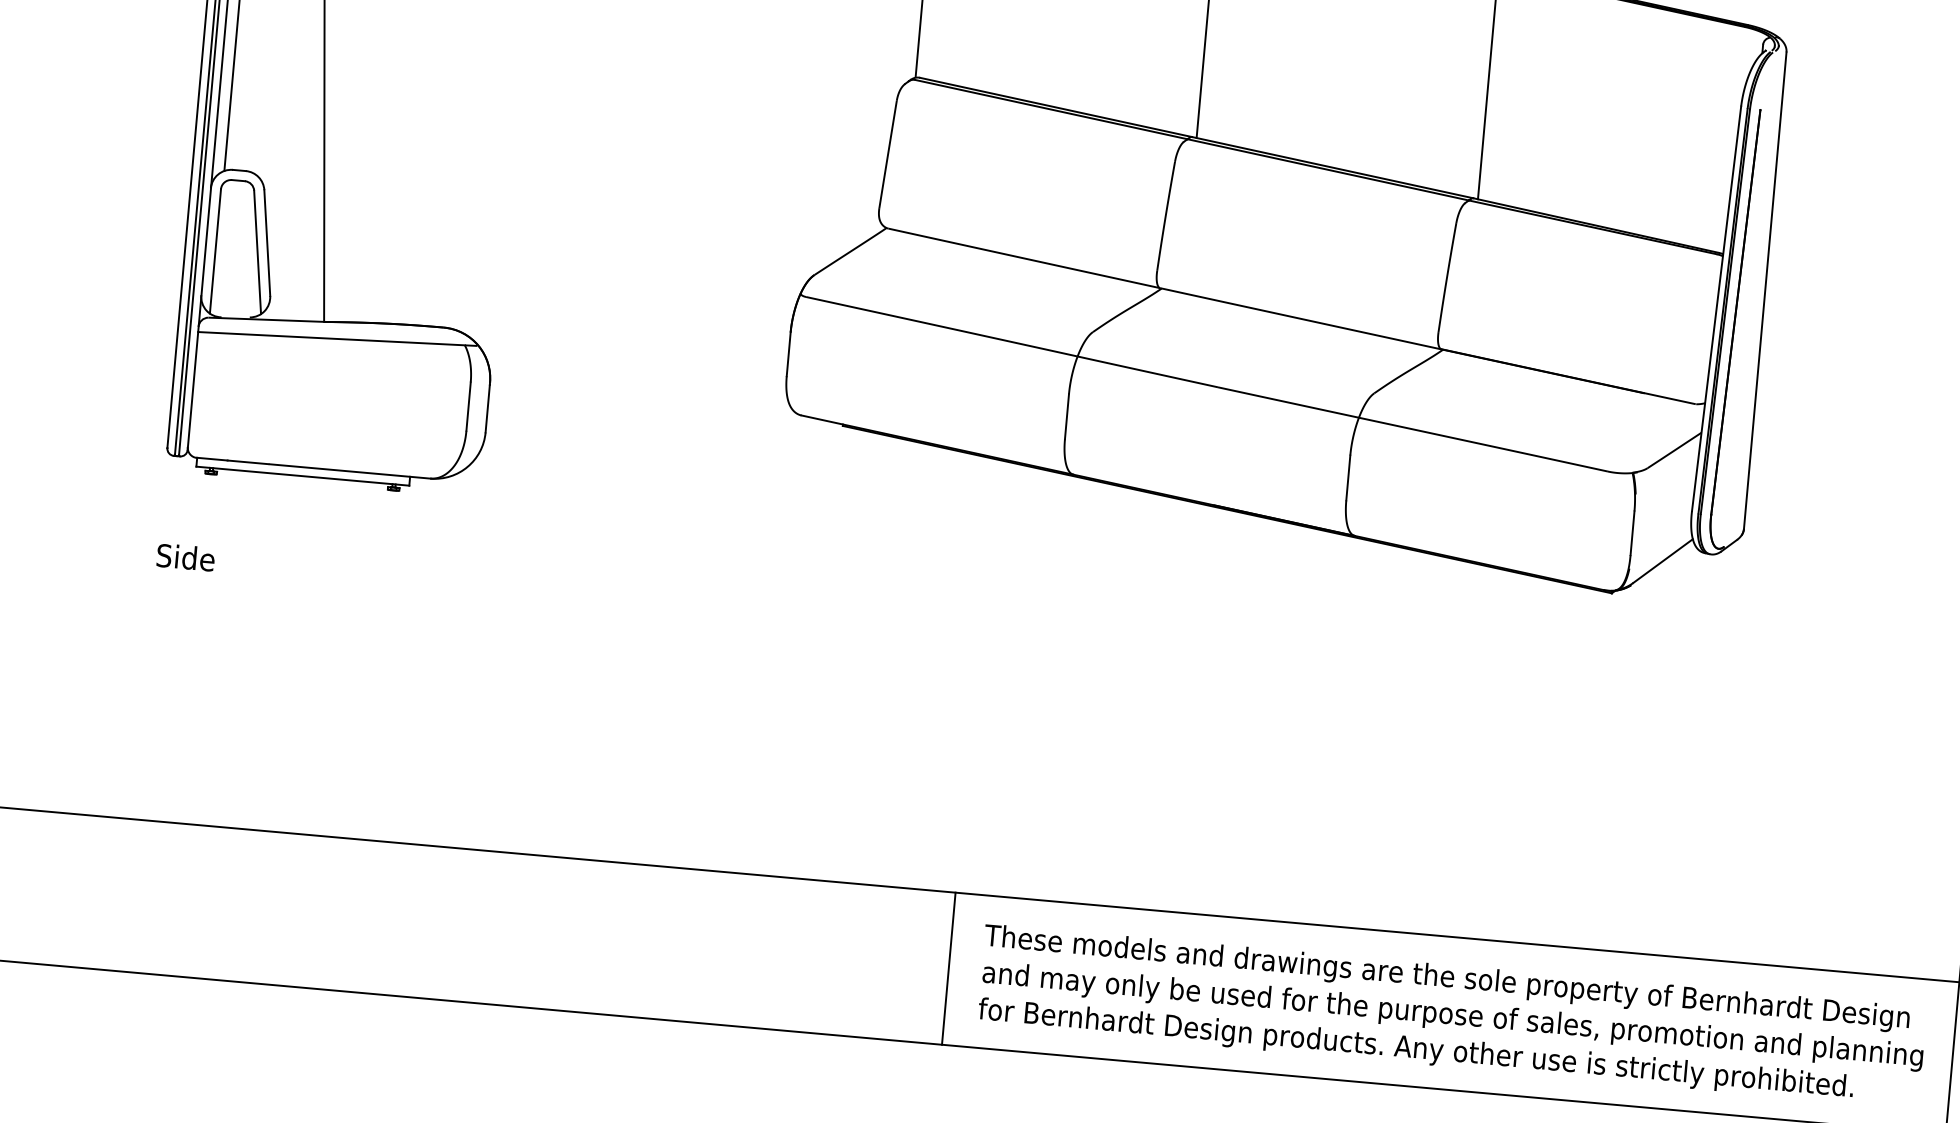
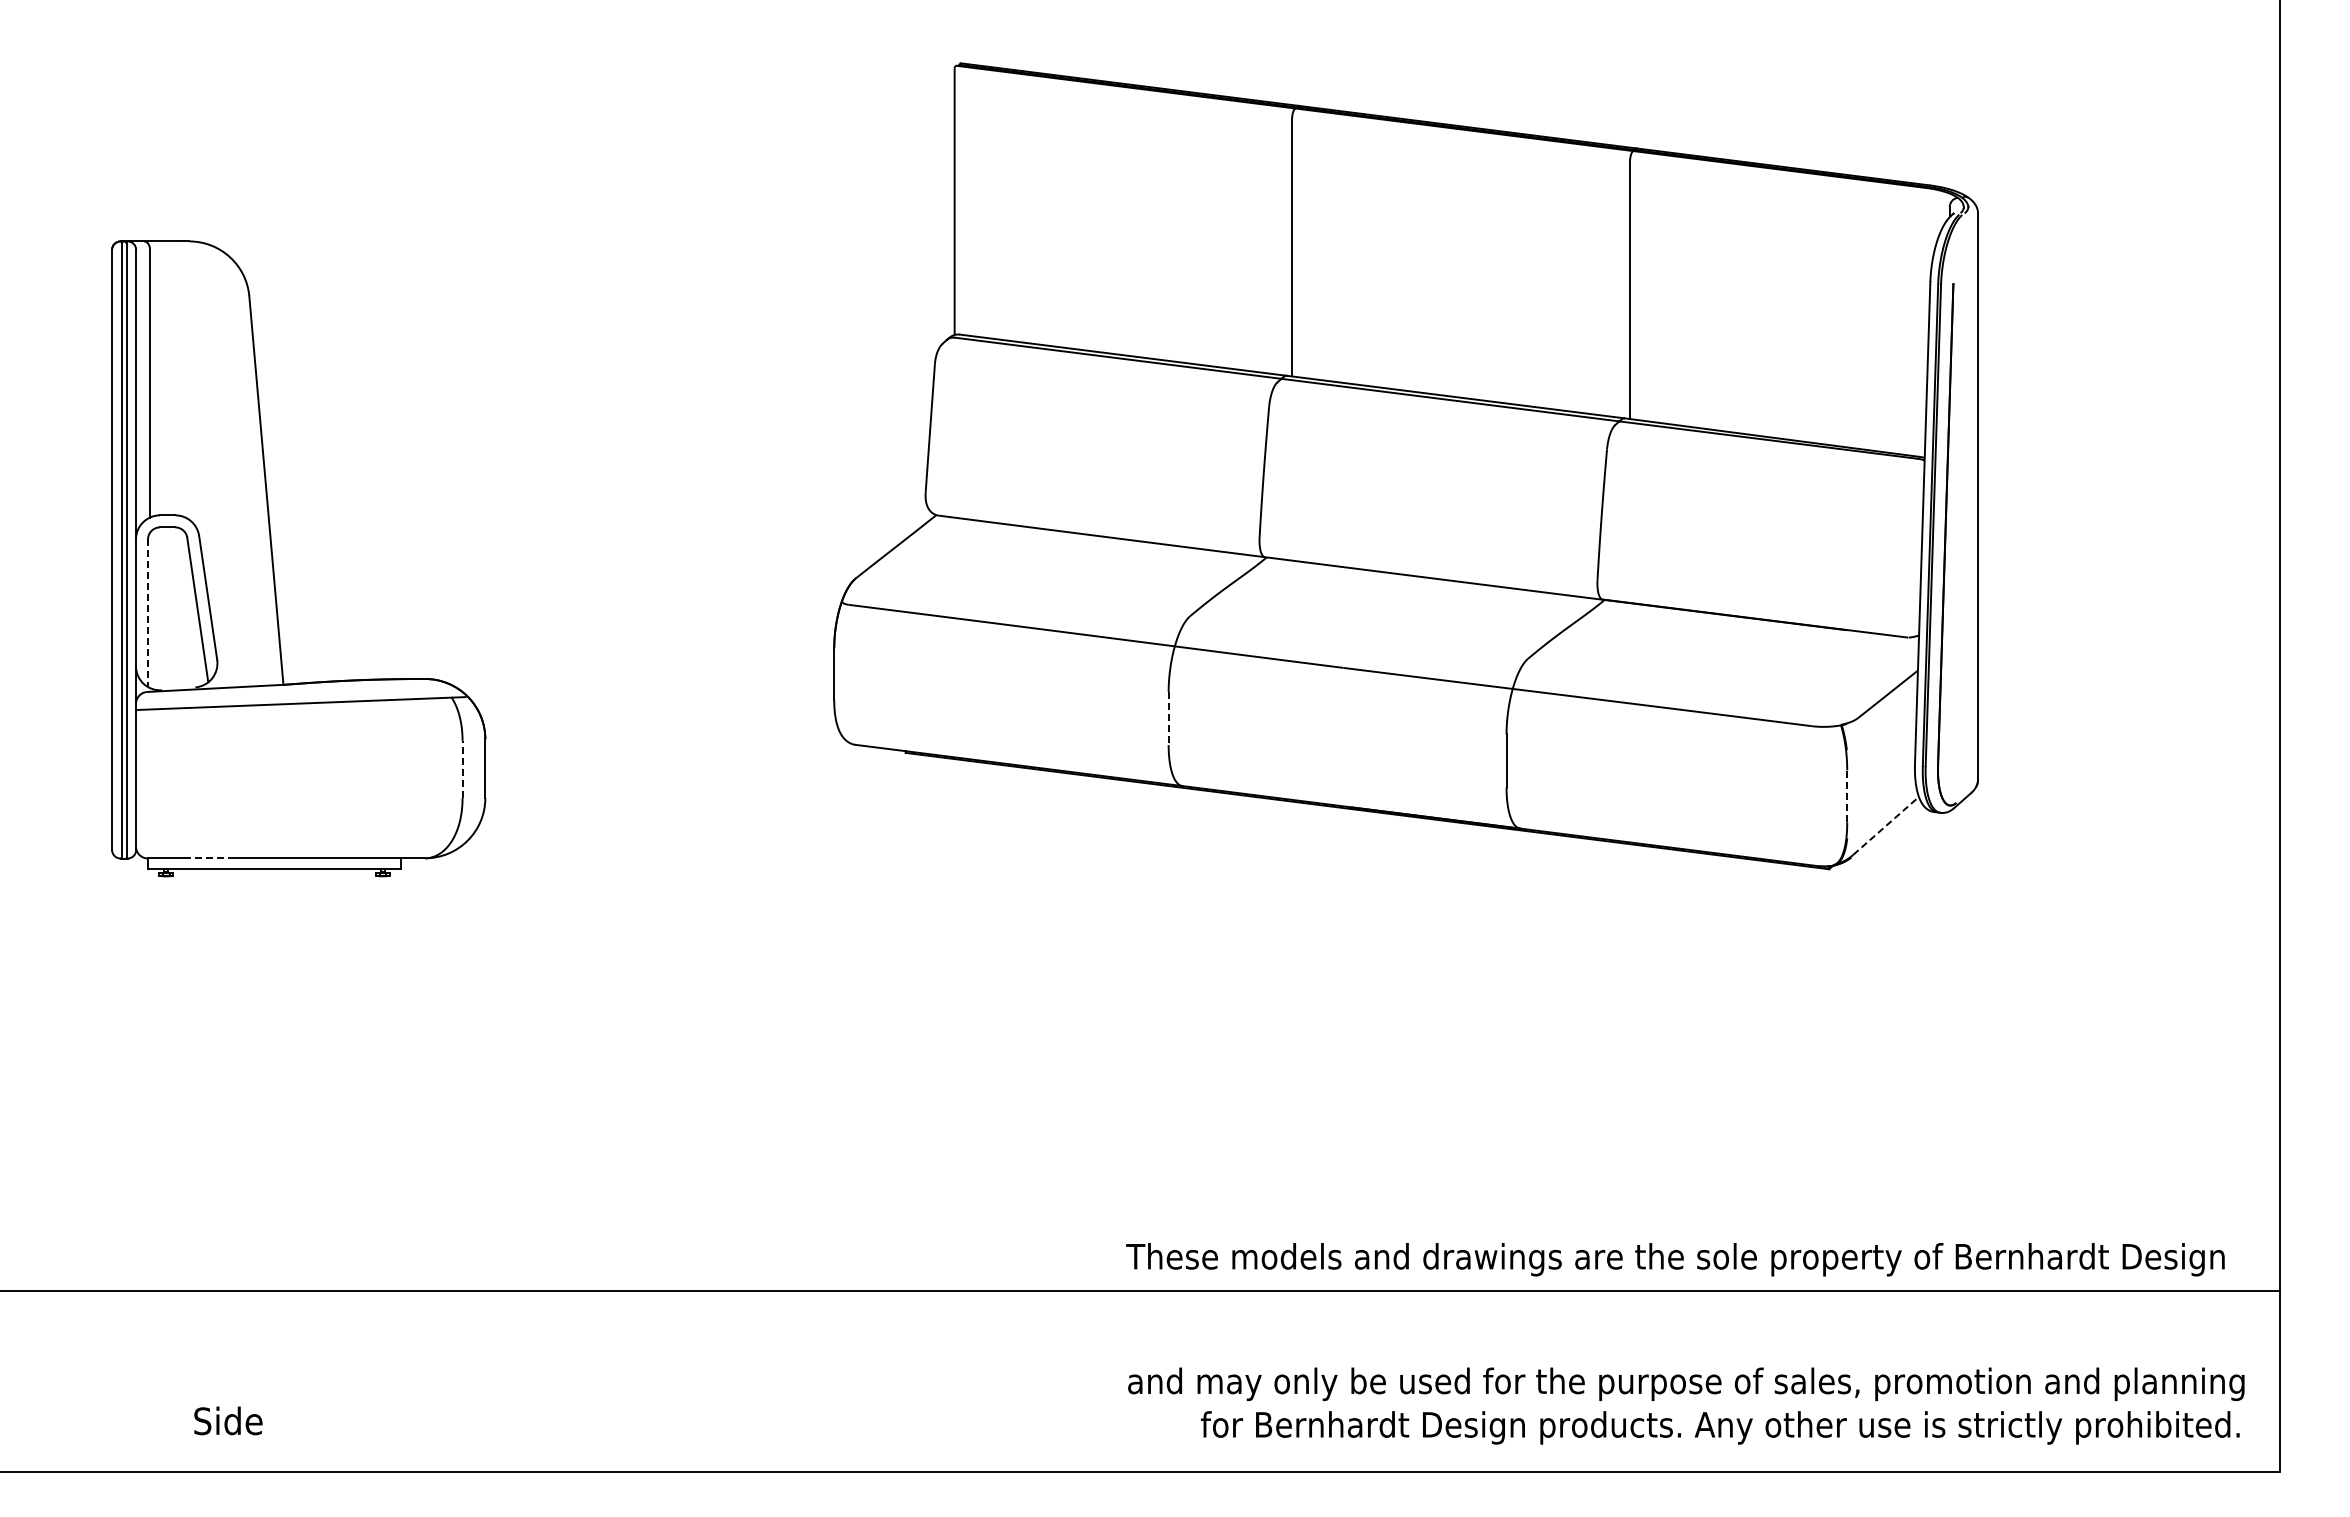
line: (215, 251) -> (148, 613), solid -> dashed
line: (468, 406) -> (462, 769), solid -> dashed
line: (1066, 416) -> (1168, 718), solid -> dashed
line: (248, 462) -> (209, 858), solid -> dashed
line: (1632, 533) -> (1847, 796), solid -> dashed
text: (186, 557) -> (228, 1420), moved
line: (1663, 560) -> (1886, 825), solid -> dashed
line: (948, 968) -> (1087, 1380), removed
text: (1447, 978) -> (1675, 1259), moved
text: (1416, 1049) -> (1720, 1427), moved

